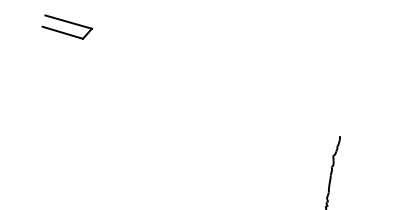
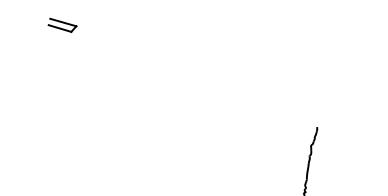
part: (67, 27) -> (62, 25), size x0.6

